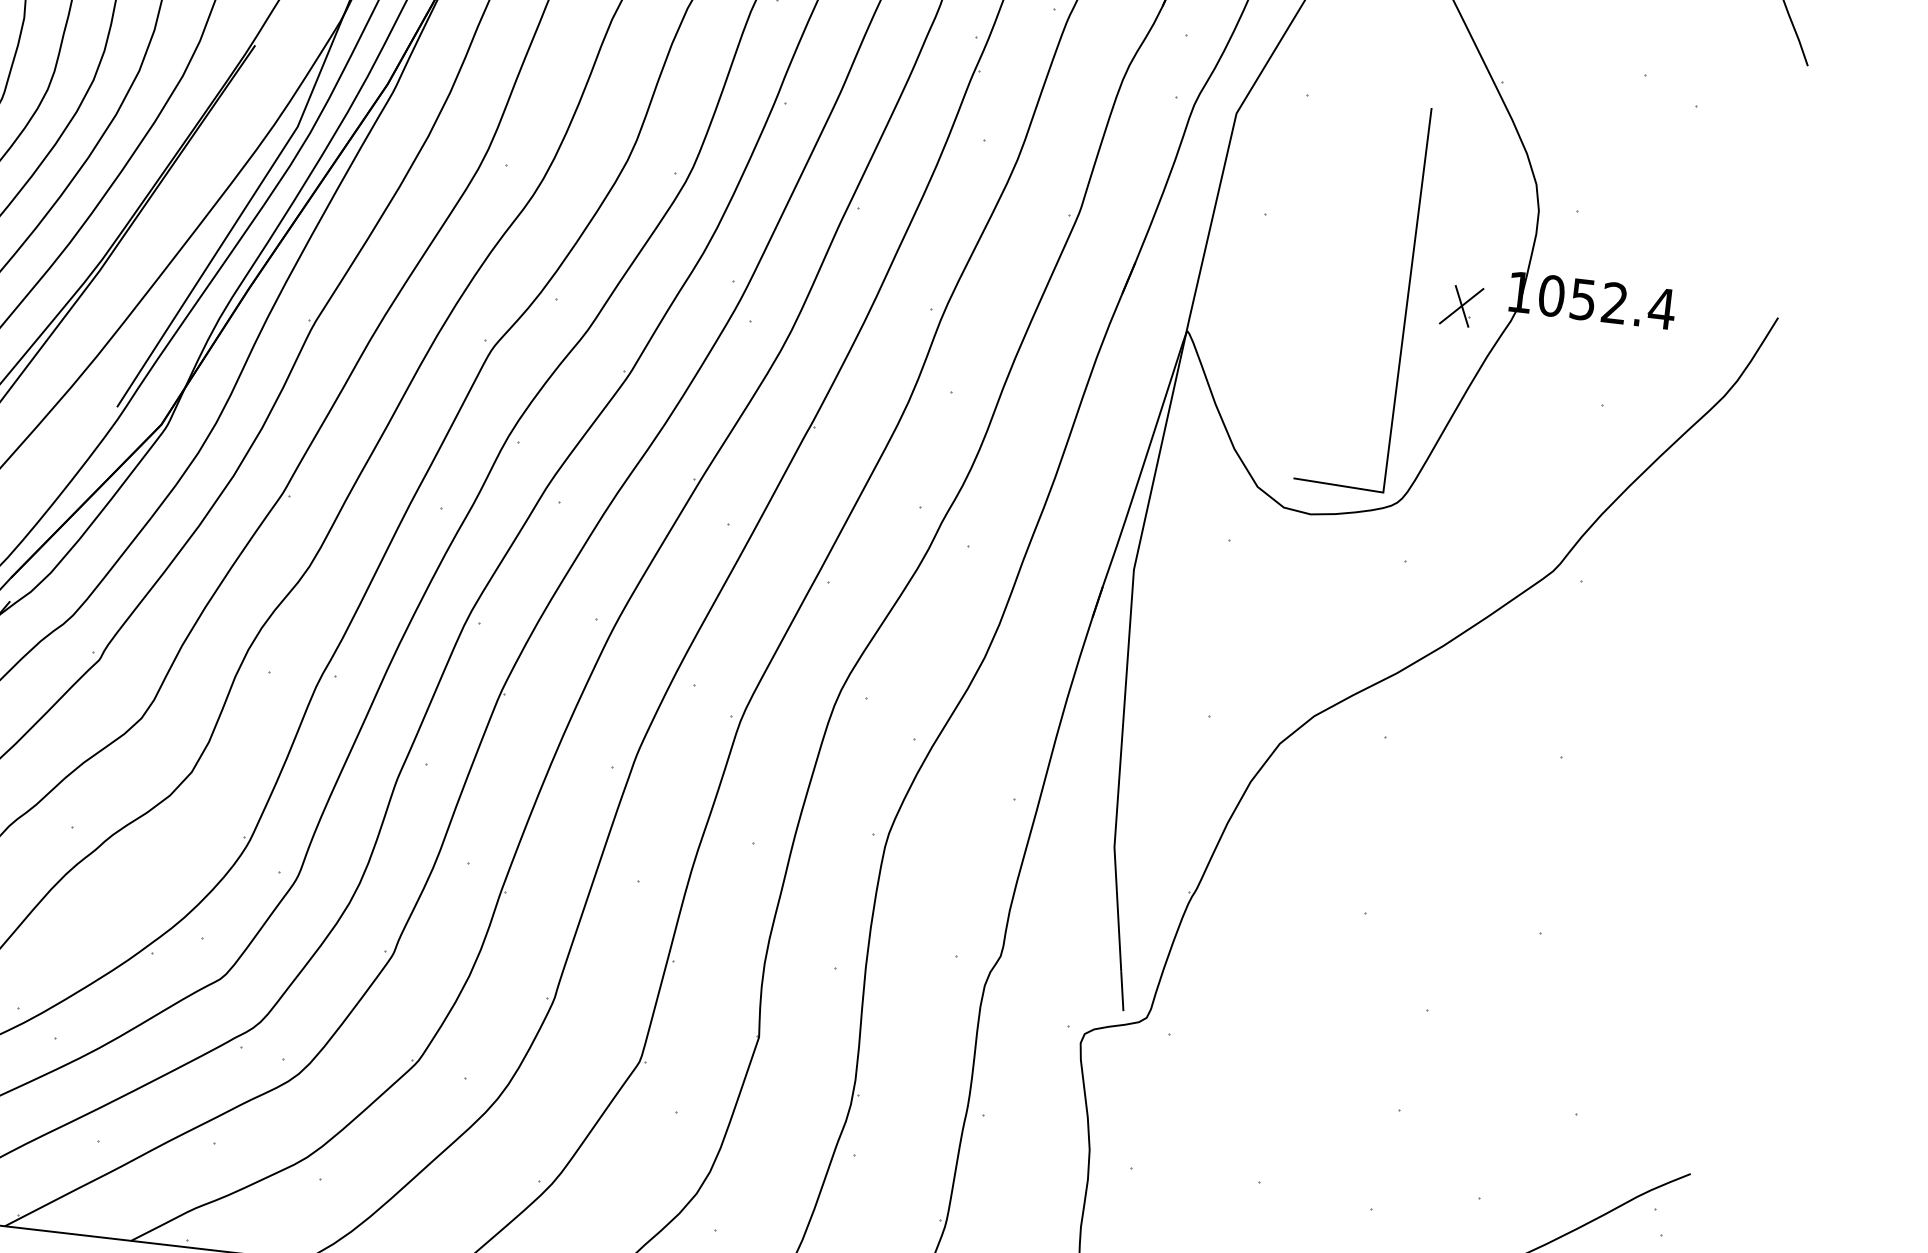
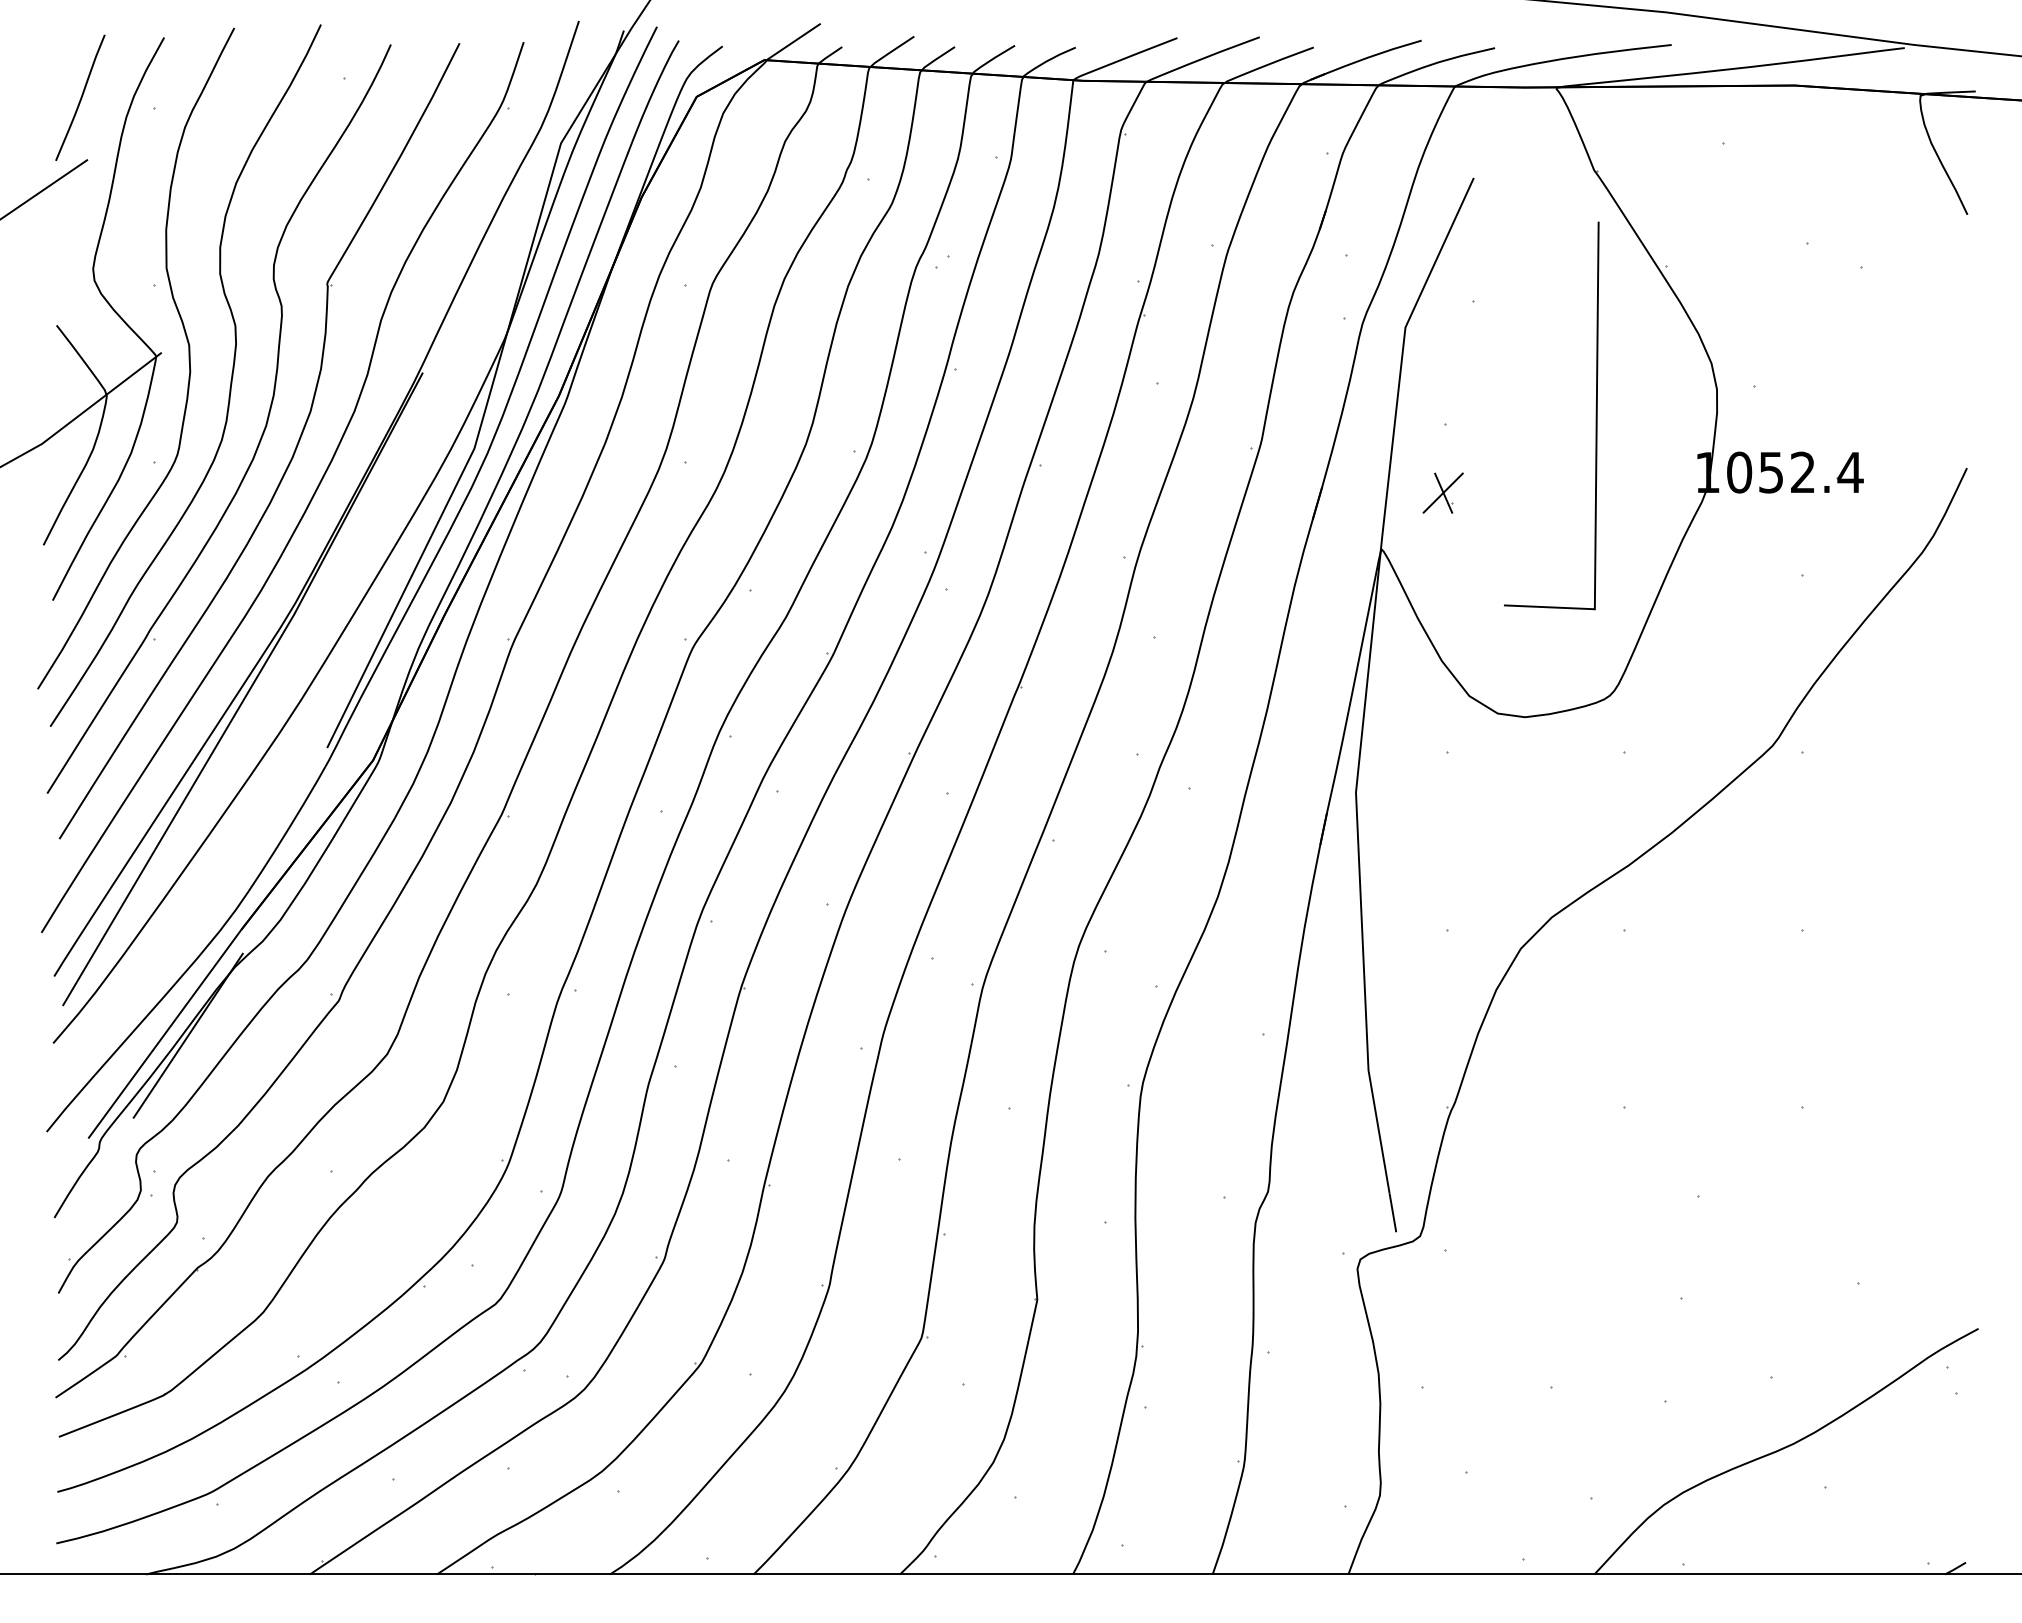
line: (1406, 300) -> (1595, 415), moved
part: (1461, 305) -> (1442, 492), moved

